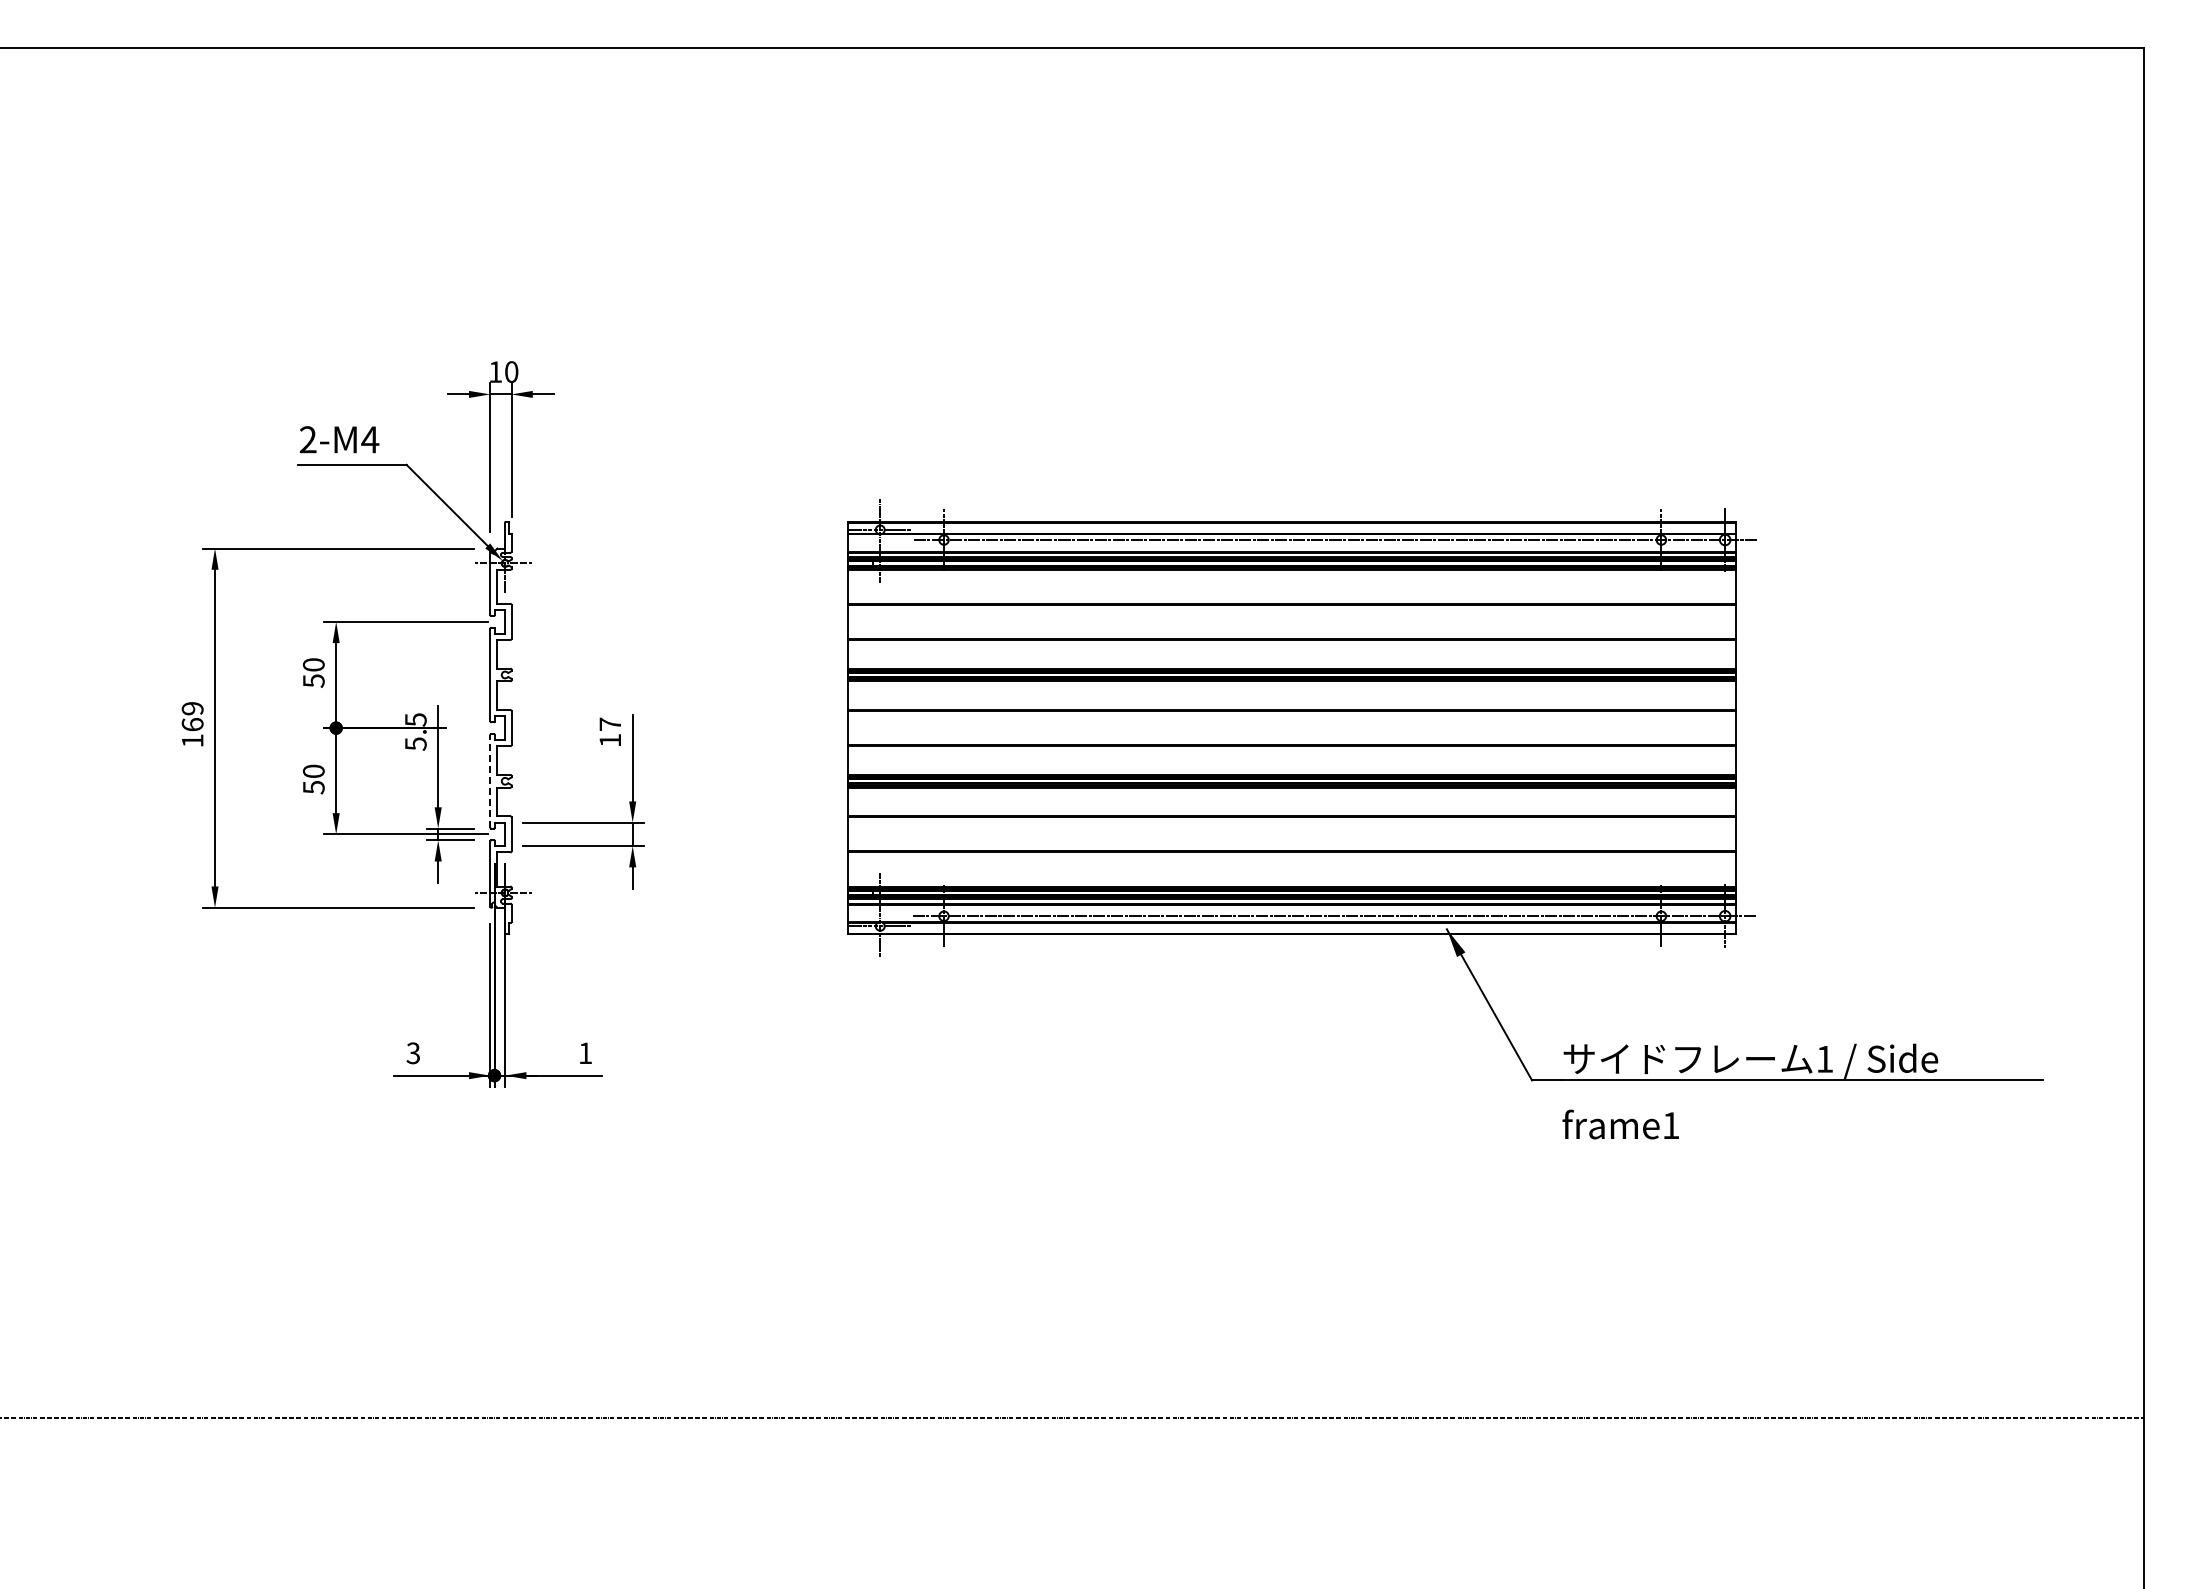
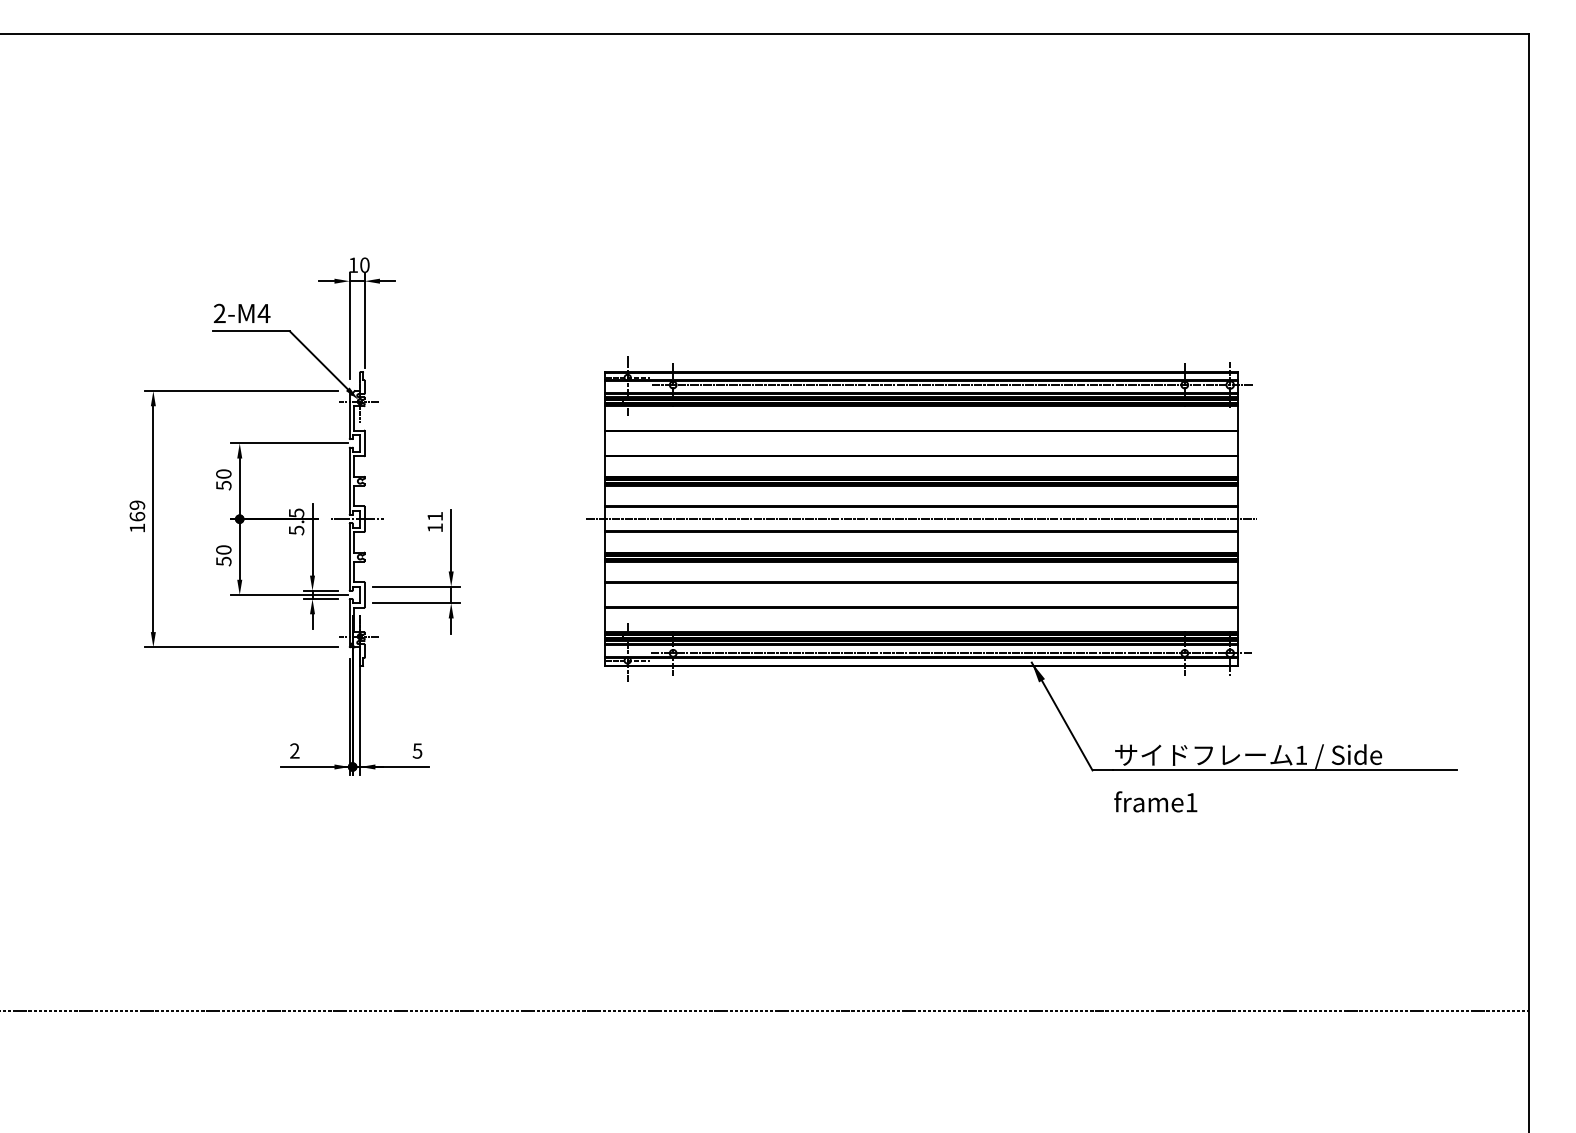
text: (609, 723) -> (434, 515), 17 -> 11
line: (500, 728) -> (356, 519), added
line: (1291, 728) -> (920, 519), added
line: (490, 780) -> (349, 556), dashed -> solid
text: (413, 1053) -> (294, 751), 3 -> 2
text: (585, 1053) -> (417, 751), 1 -> 5

